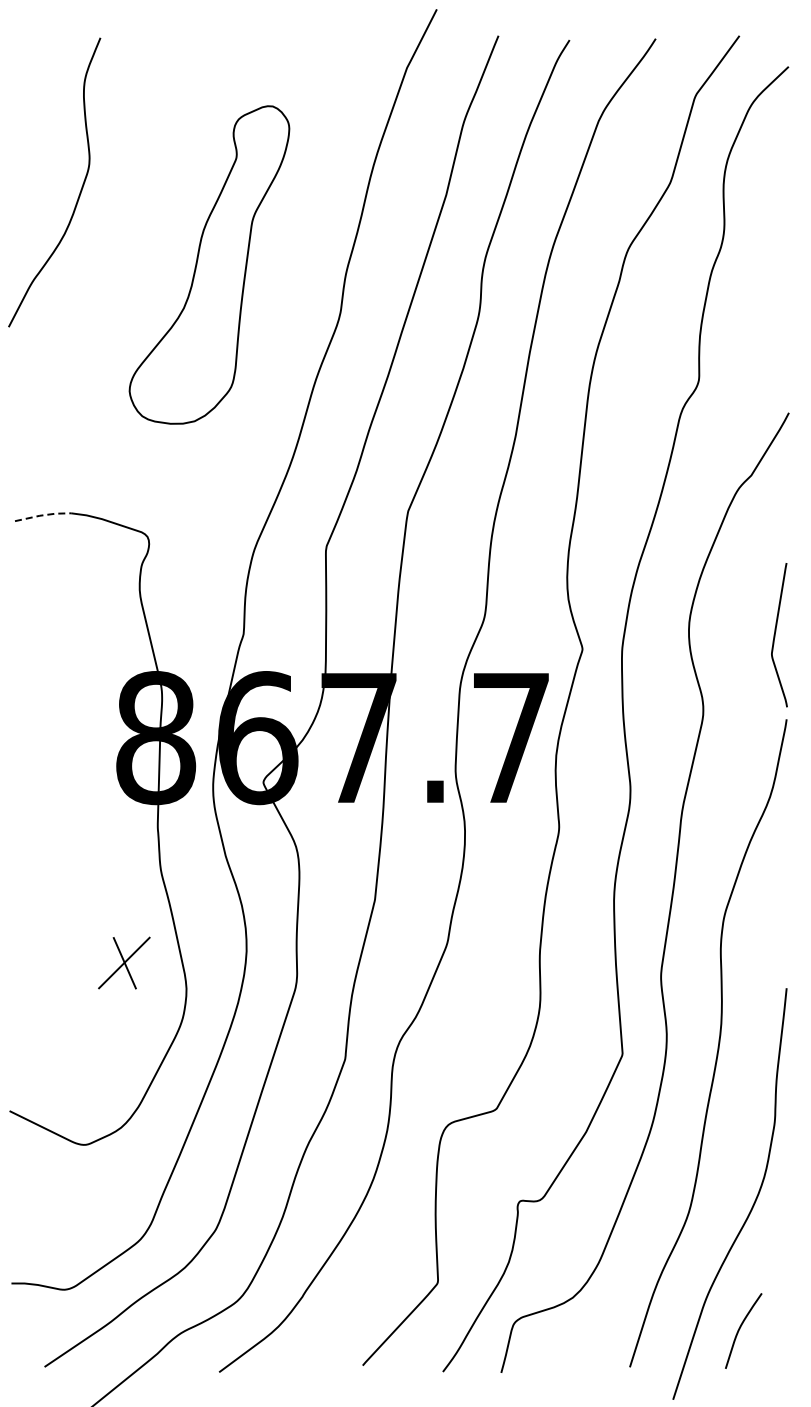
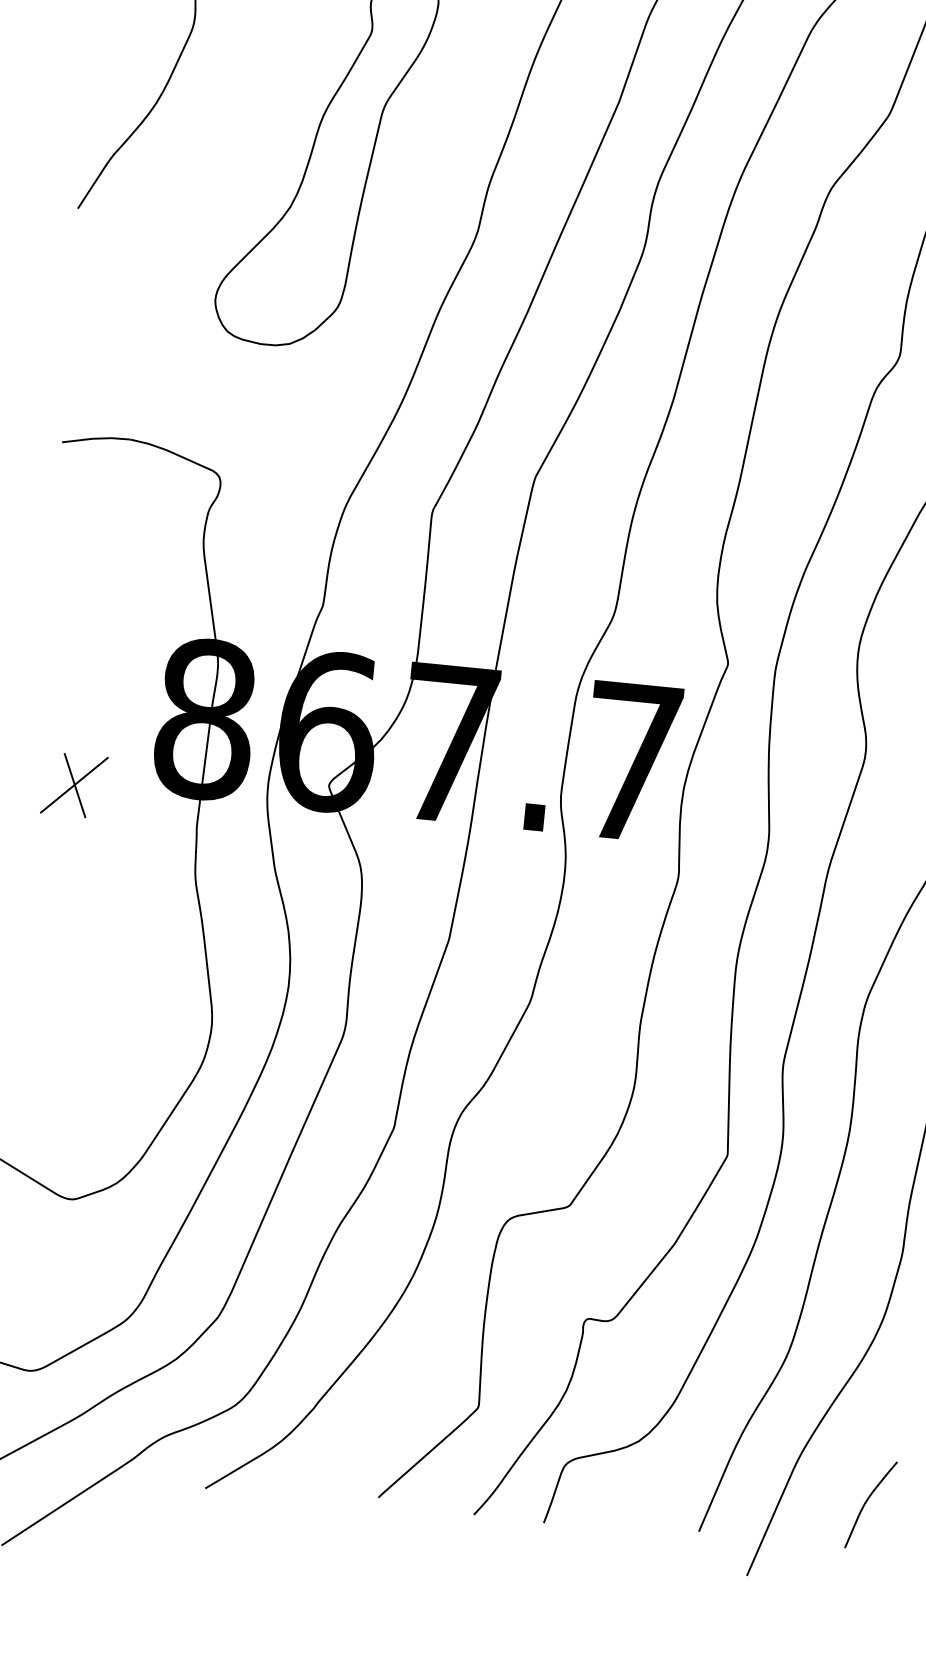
line: (42, 515) -> (95, 438), dashed -> solid
part: (124, 962) -> (74, 784), moved
curve: (740, 1329) -> (867, 1502), moved

